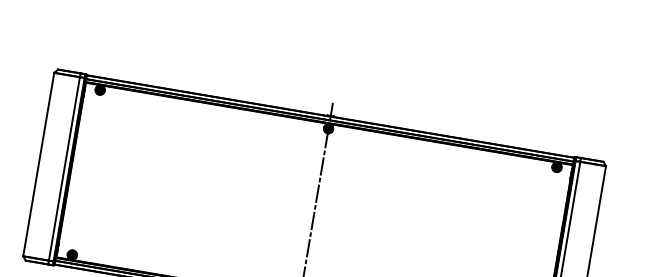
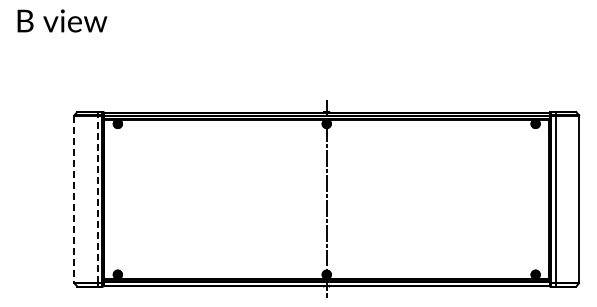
line: (38, 164) -> (74, 199), solid -> dashed
line: (63, 169) -> (97, 199), solid -> dashed

